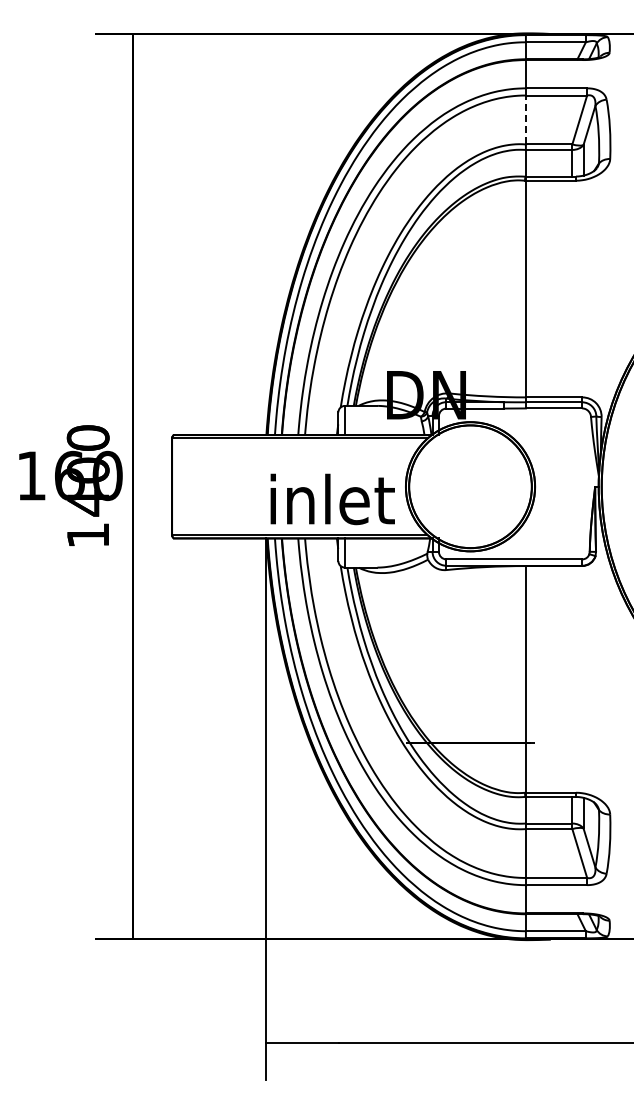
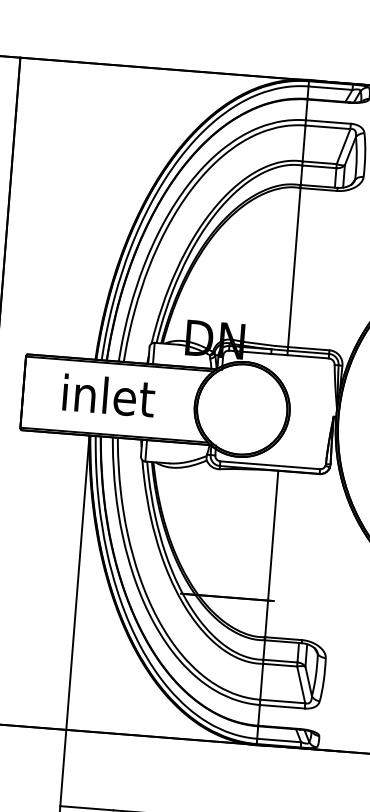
line: (525, 119) -> (303, 143), dashed -> solid
text: (332, 499) -> (108, 395), moved

